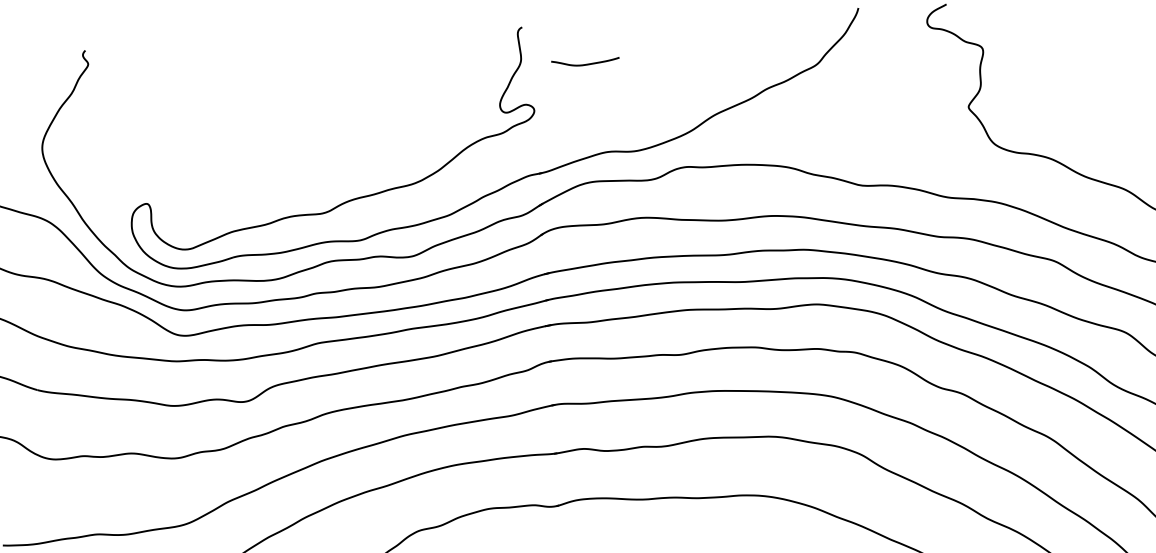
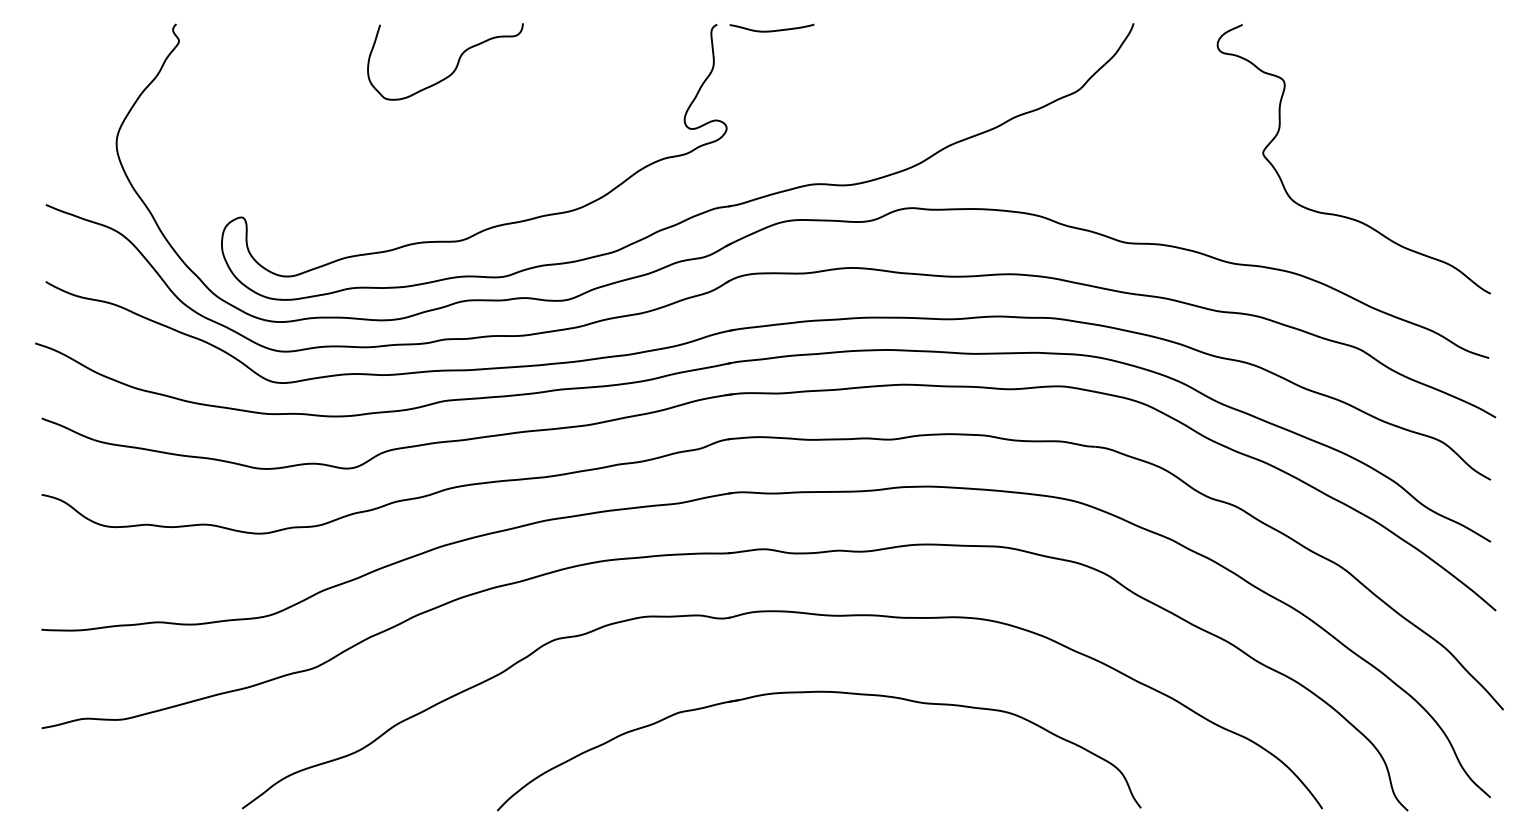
curve: (585, 64) -> (771, 30), moved
curve: (312, 72) -> (455, 66), added

